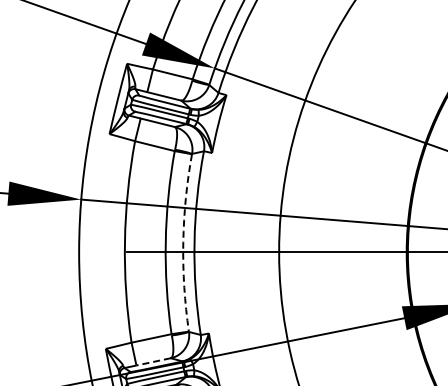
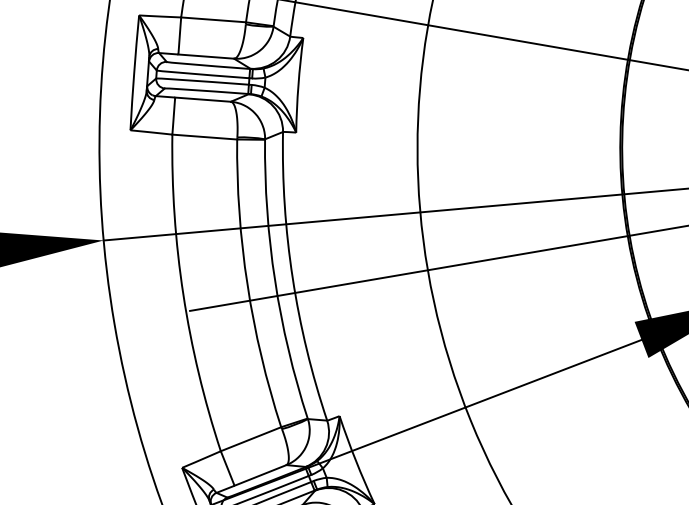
arc: (183, 242) -> (275, 280), dashed -> solid
line: (153, 361) -> (260, 474), dashed -> solid

